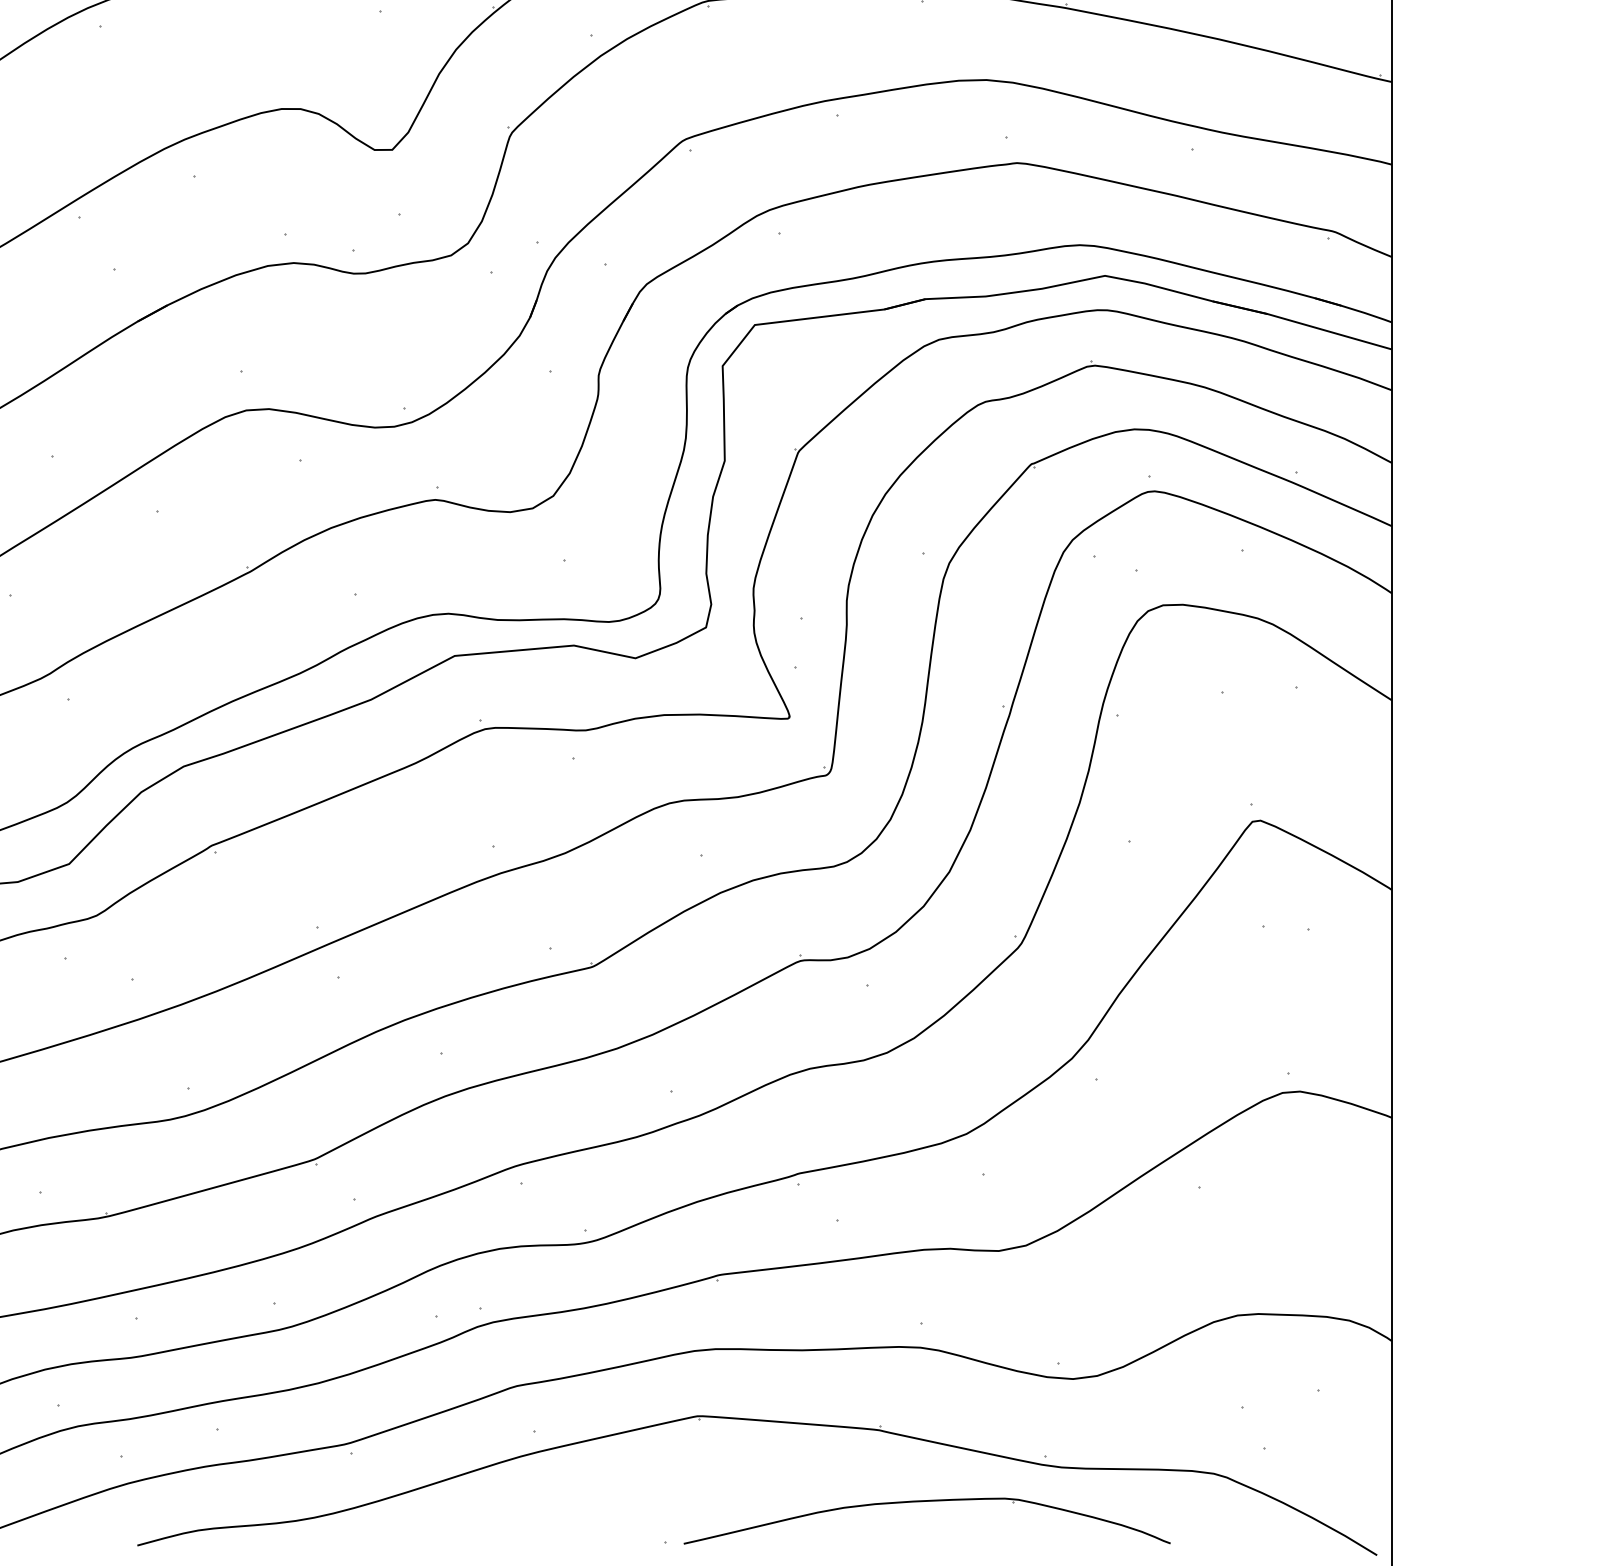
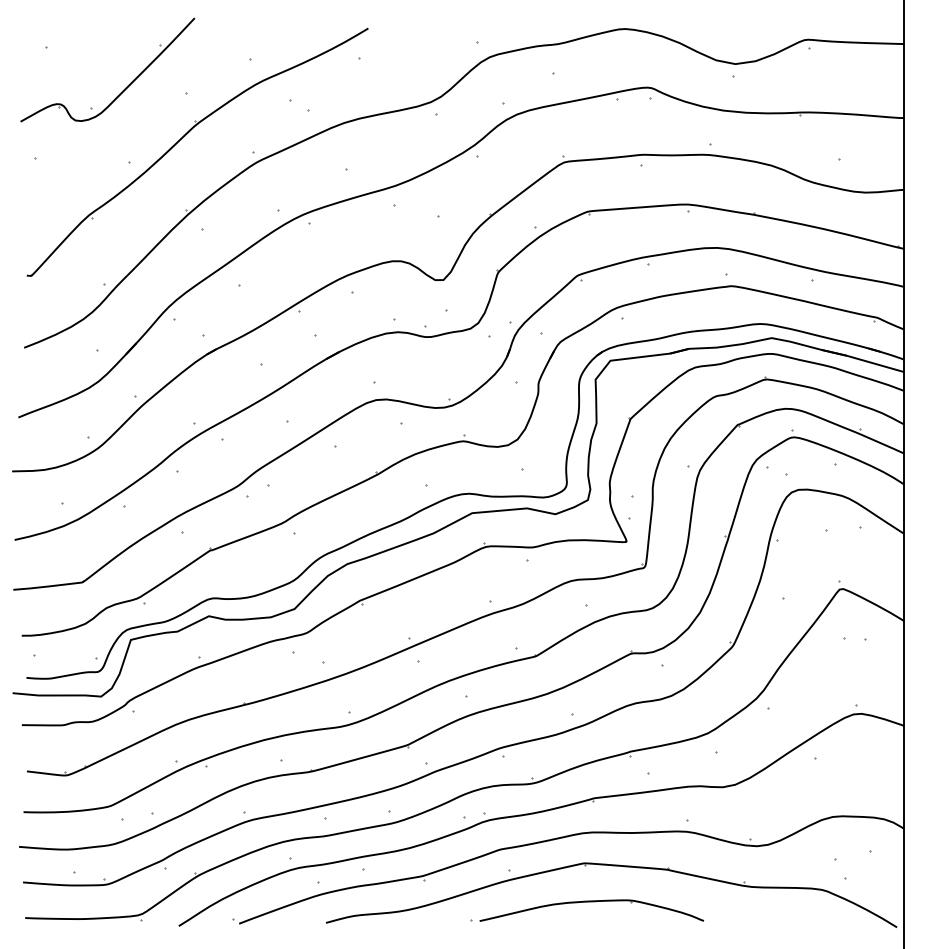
part: (917, 1503) -> (587, 902), moved

